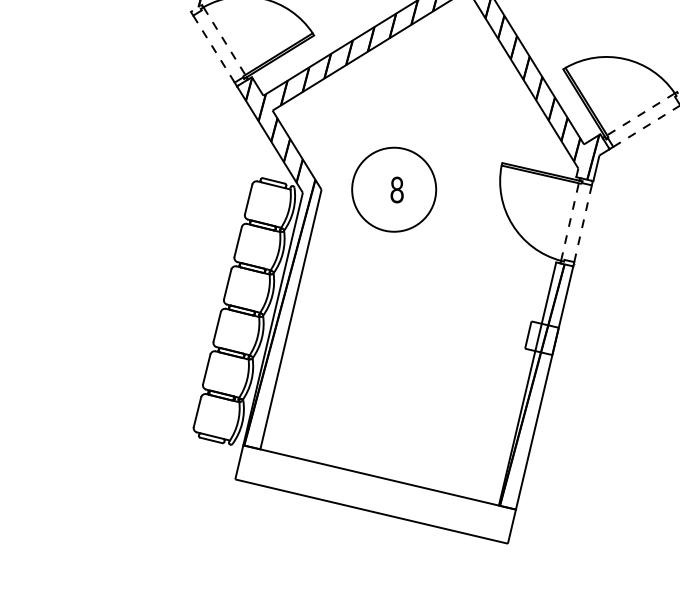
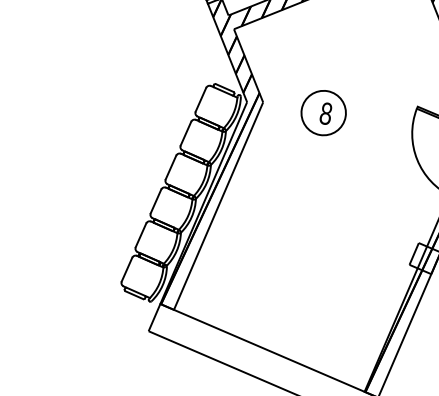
circle: (393, 189) -> (323, 112), size x0.62

